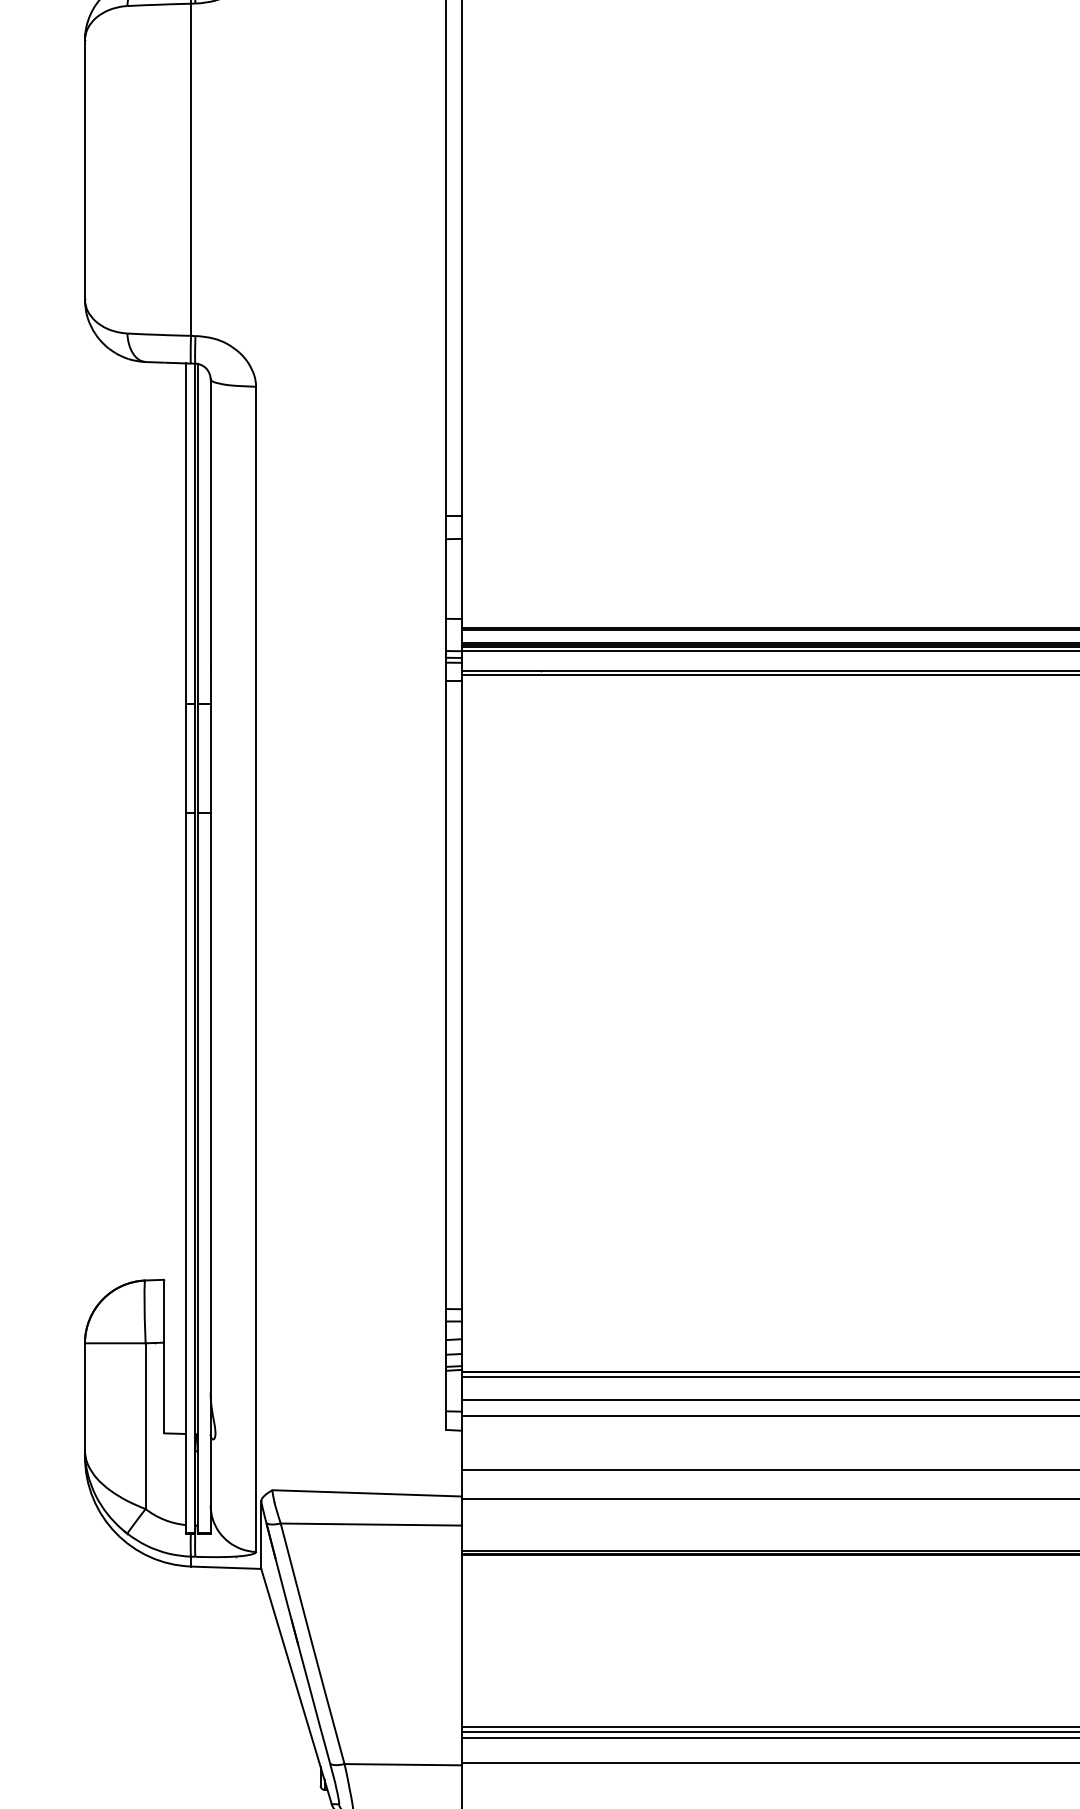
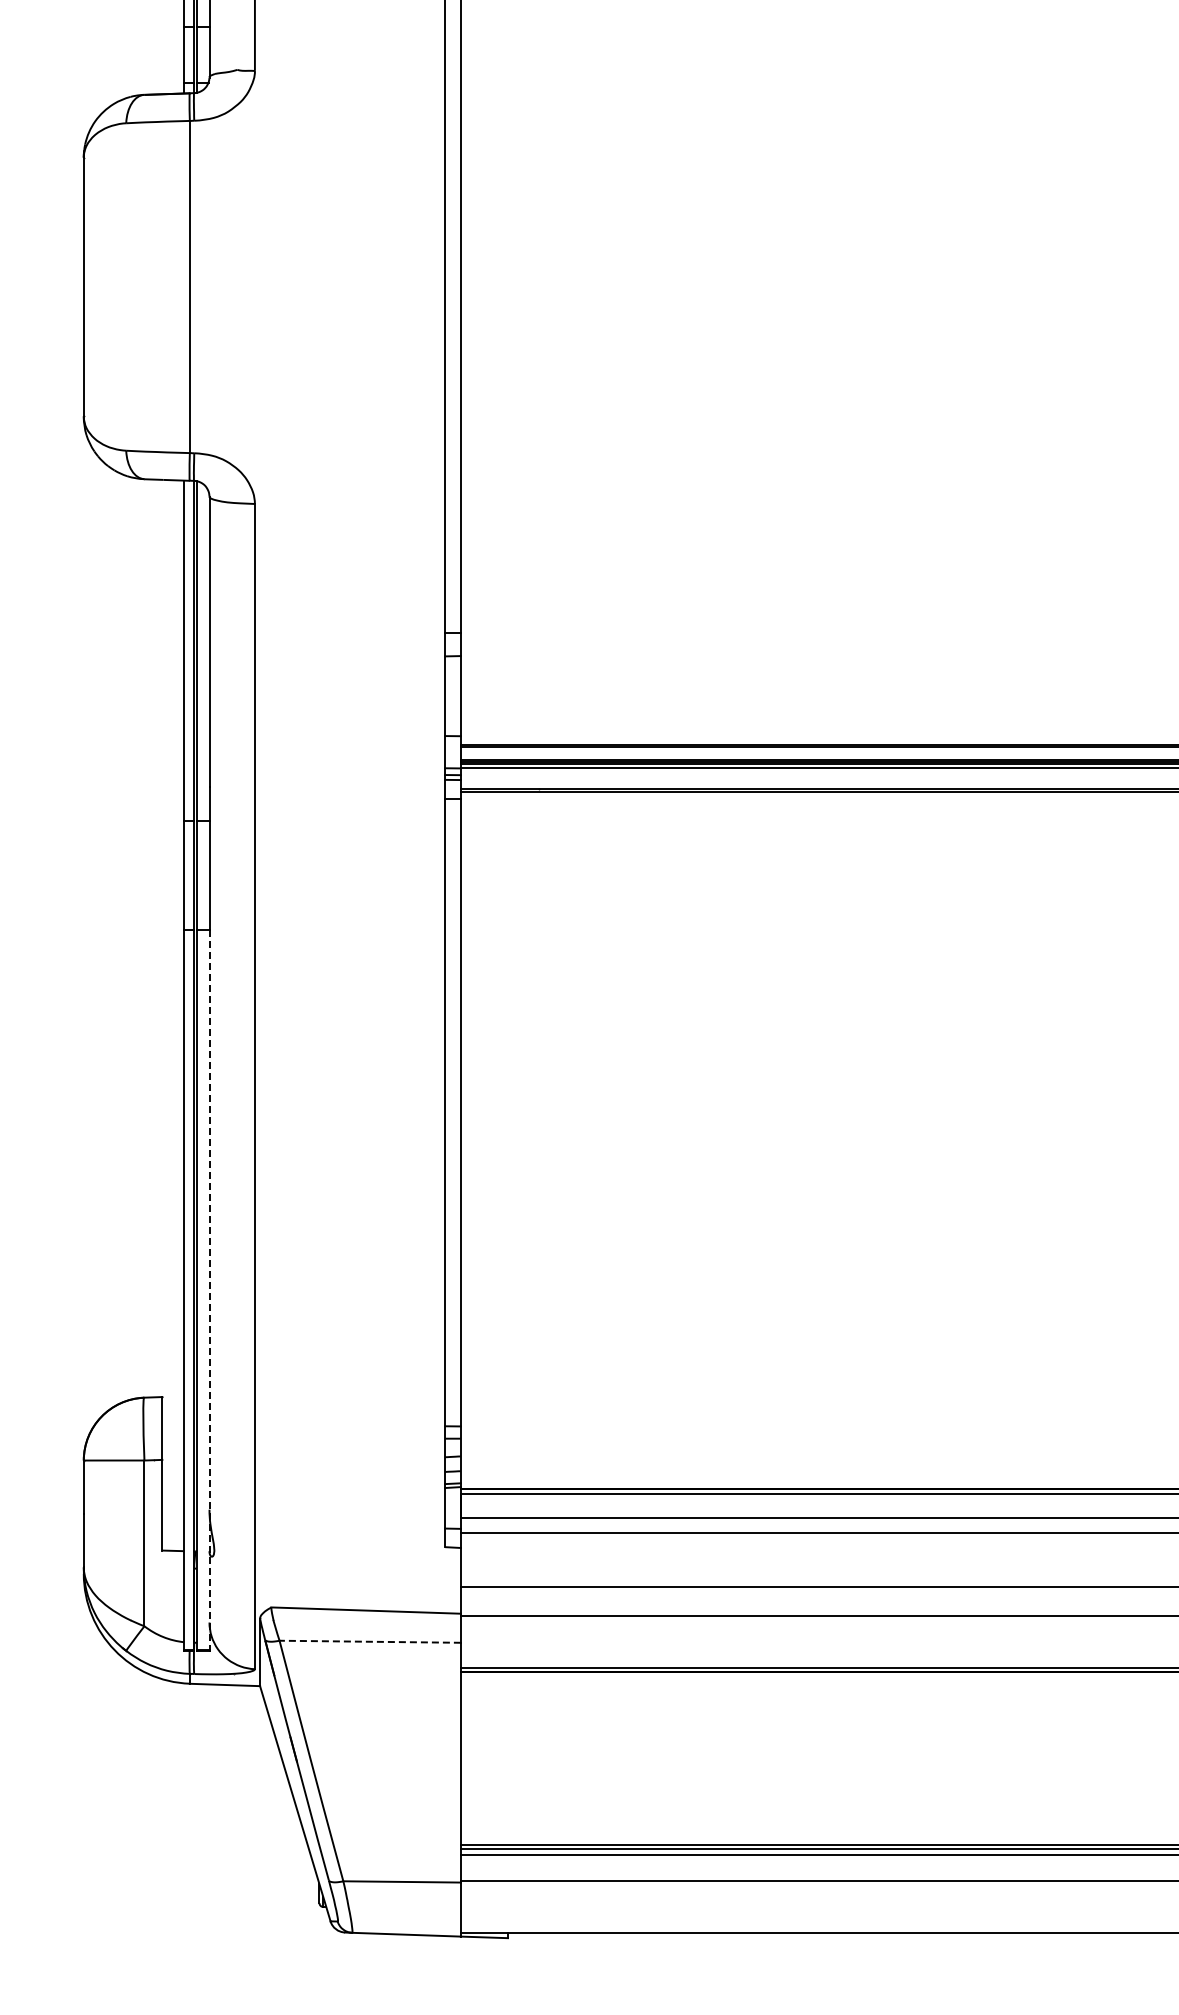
line: (210, 1173) -> (209, 1290), solid -> dashed
line: (371, 1524) -> (370, 1641), solid -> dashed

